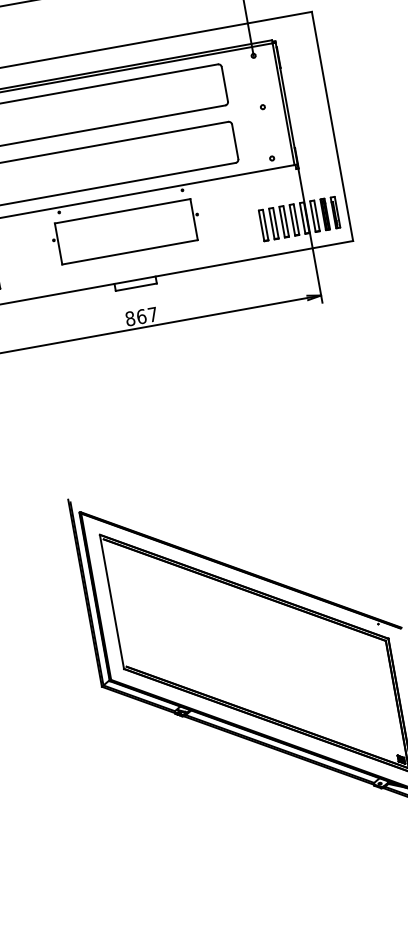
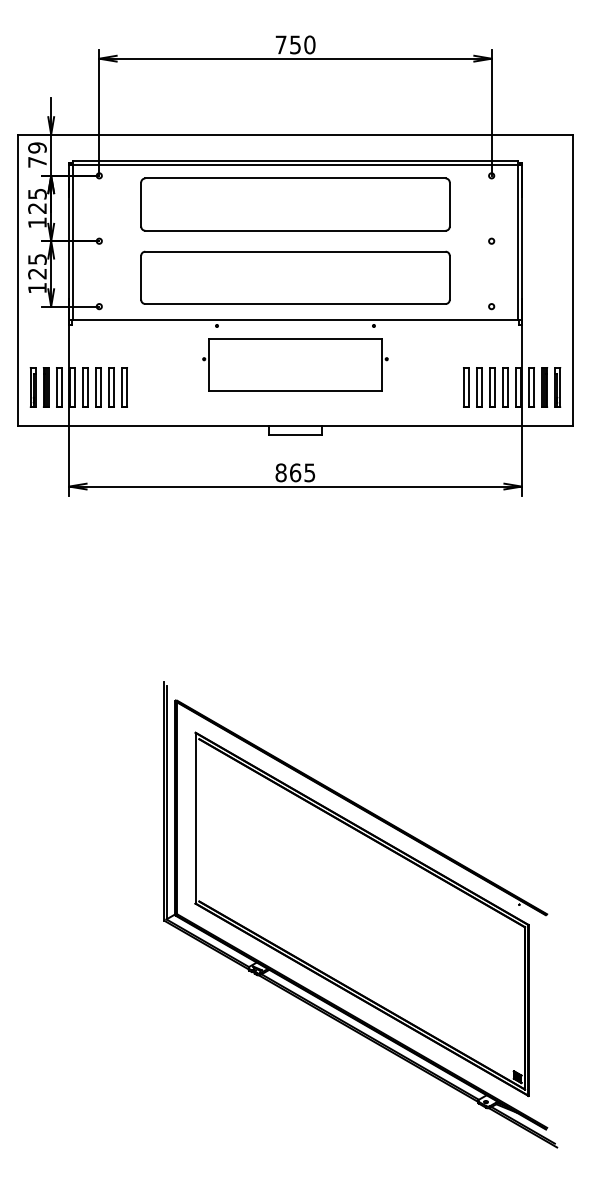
text: (152, 314) -> (309, 472), 867 -> 865

